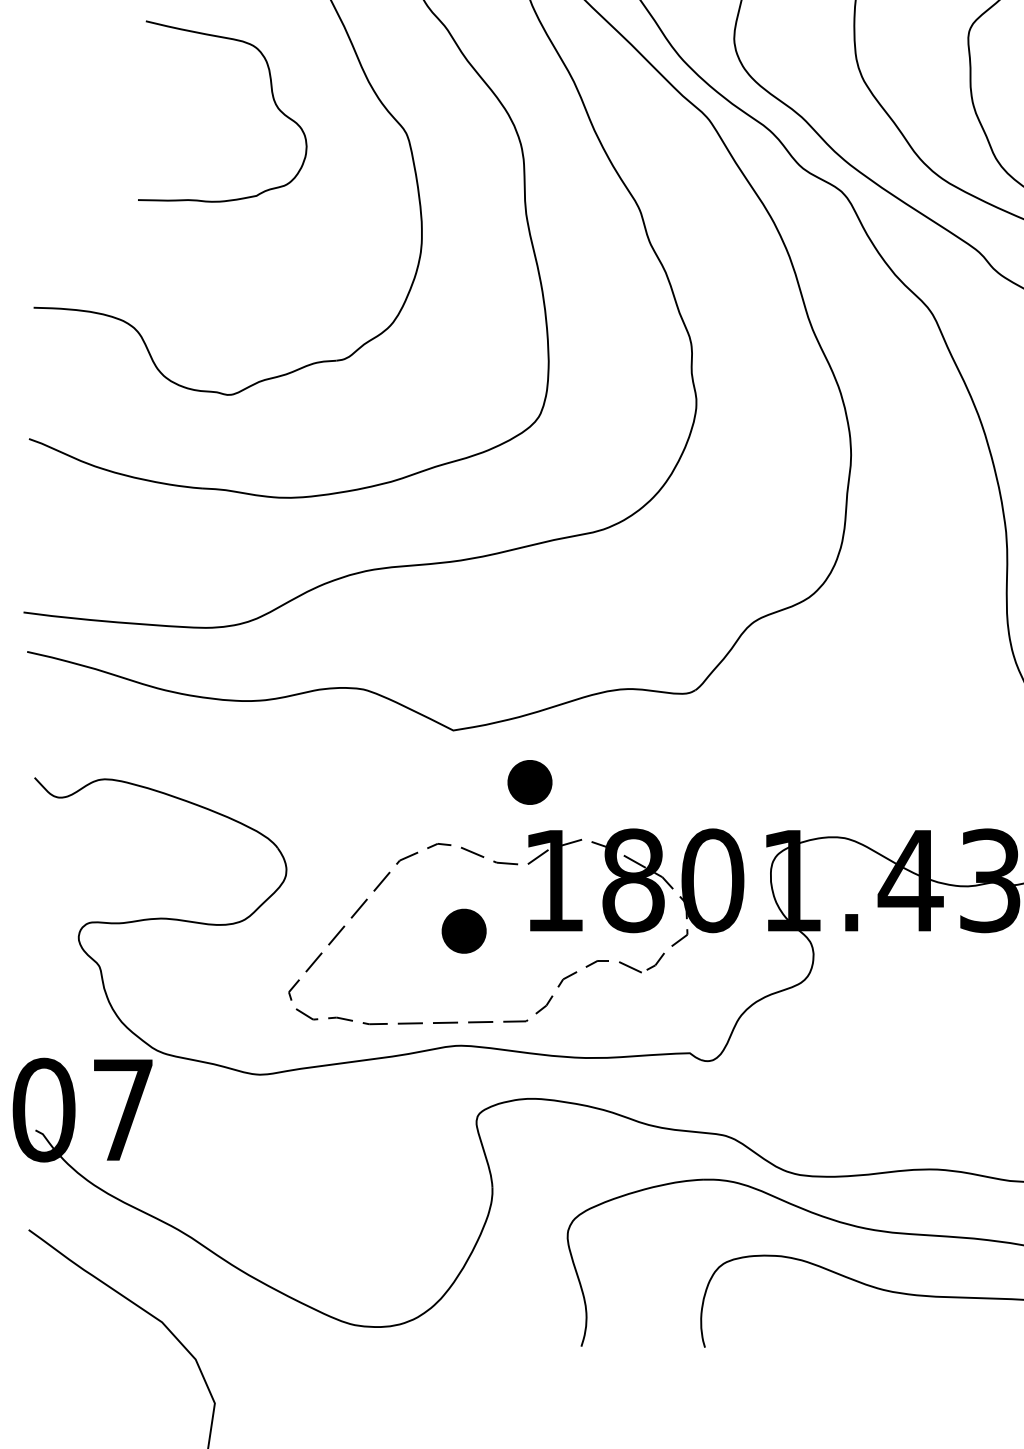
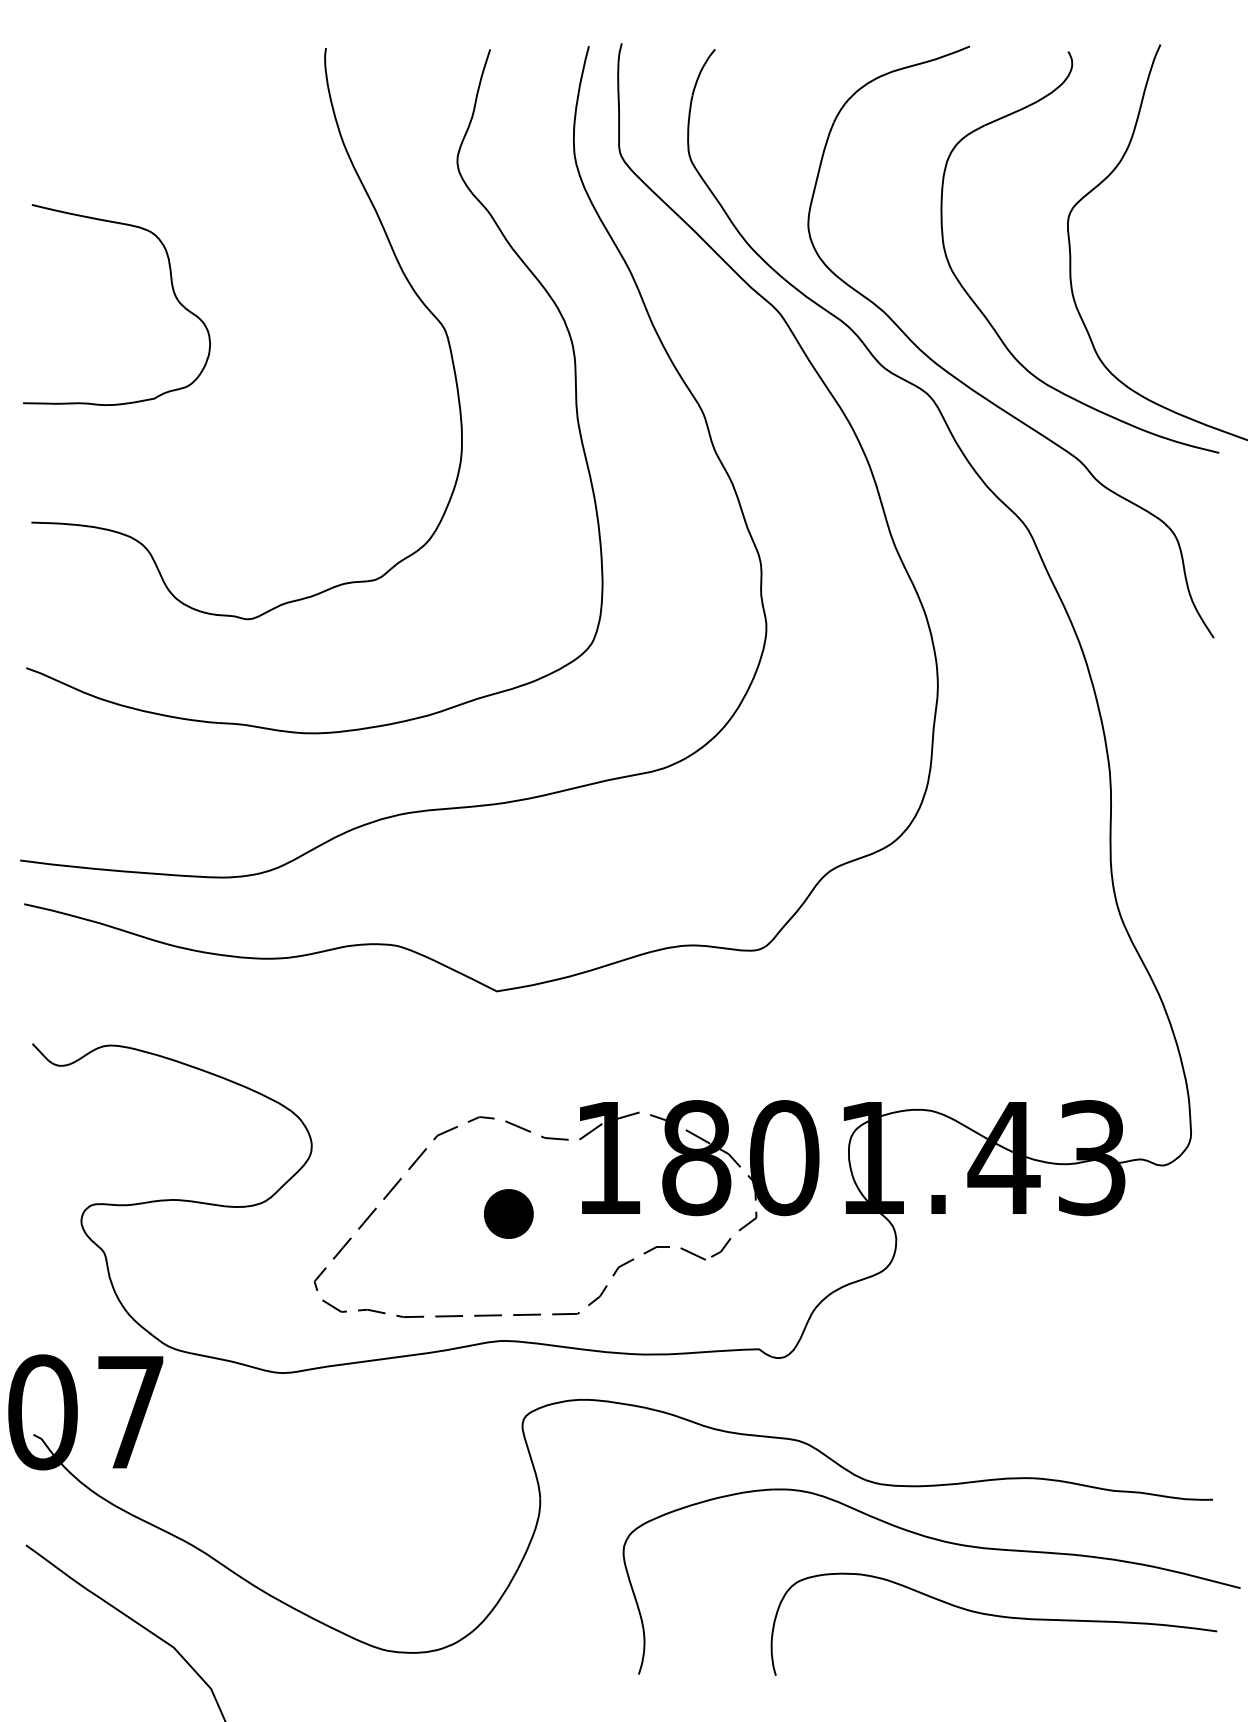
curve: (272, 99) -> (172, 291), moved
part: (529, 782) -> (581, 1048), removed

